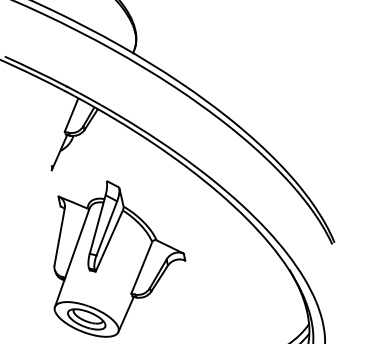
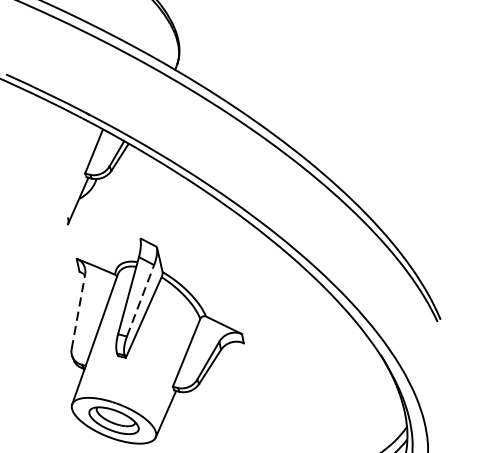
line: (106, 228) -> (140, 300), solid -> dashed
line: (59, 236) -> (78, 311), solid -> dashed

